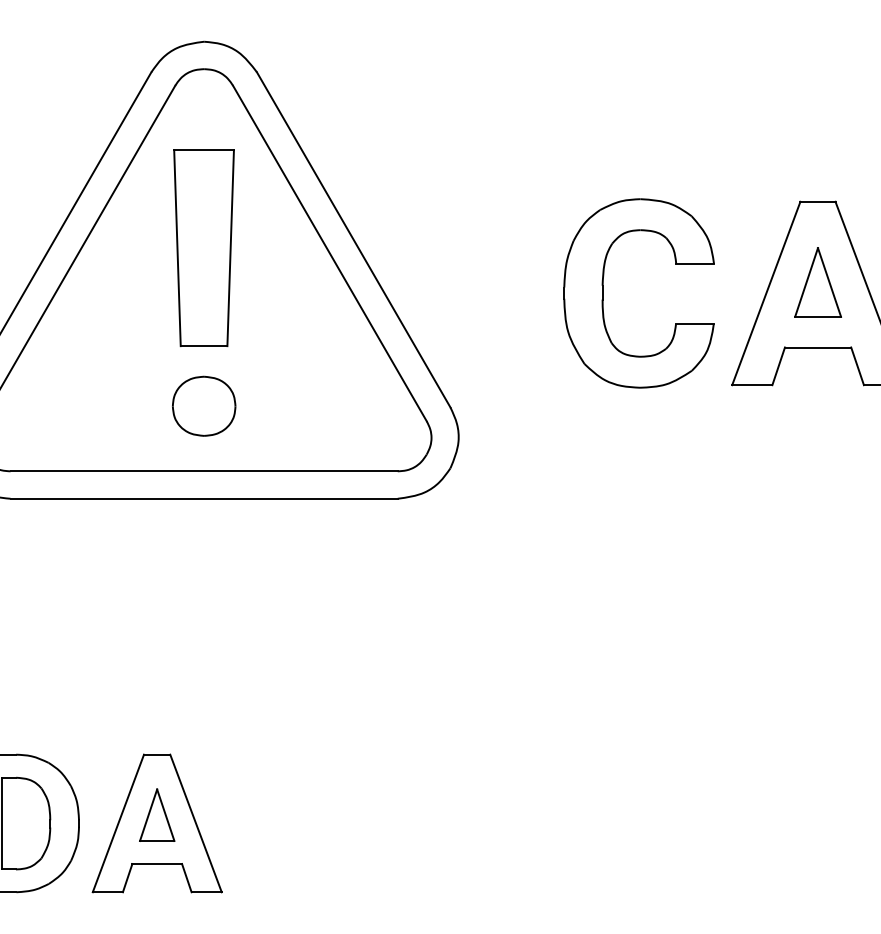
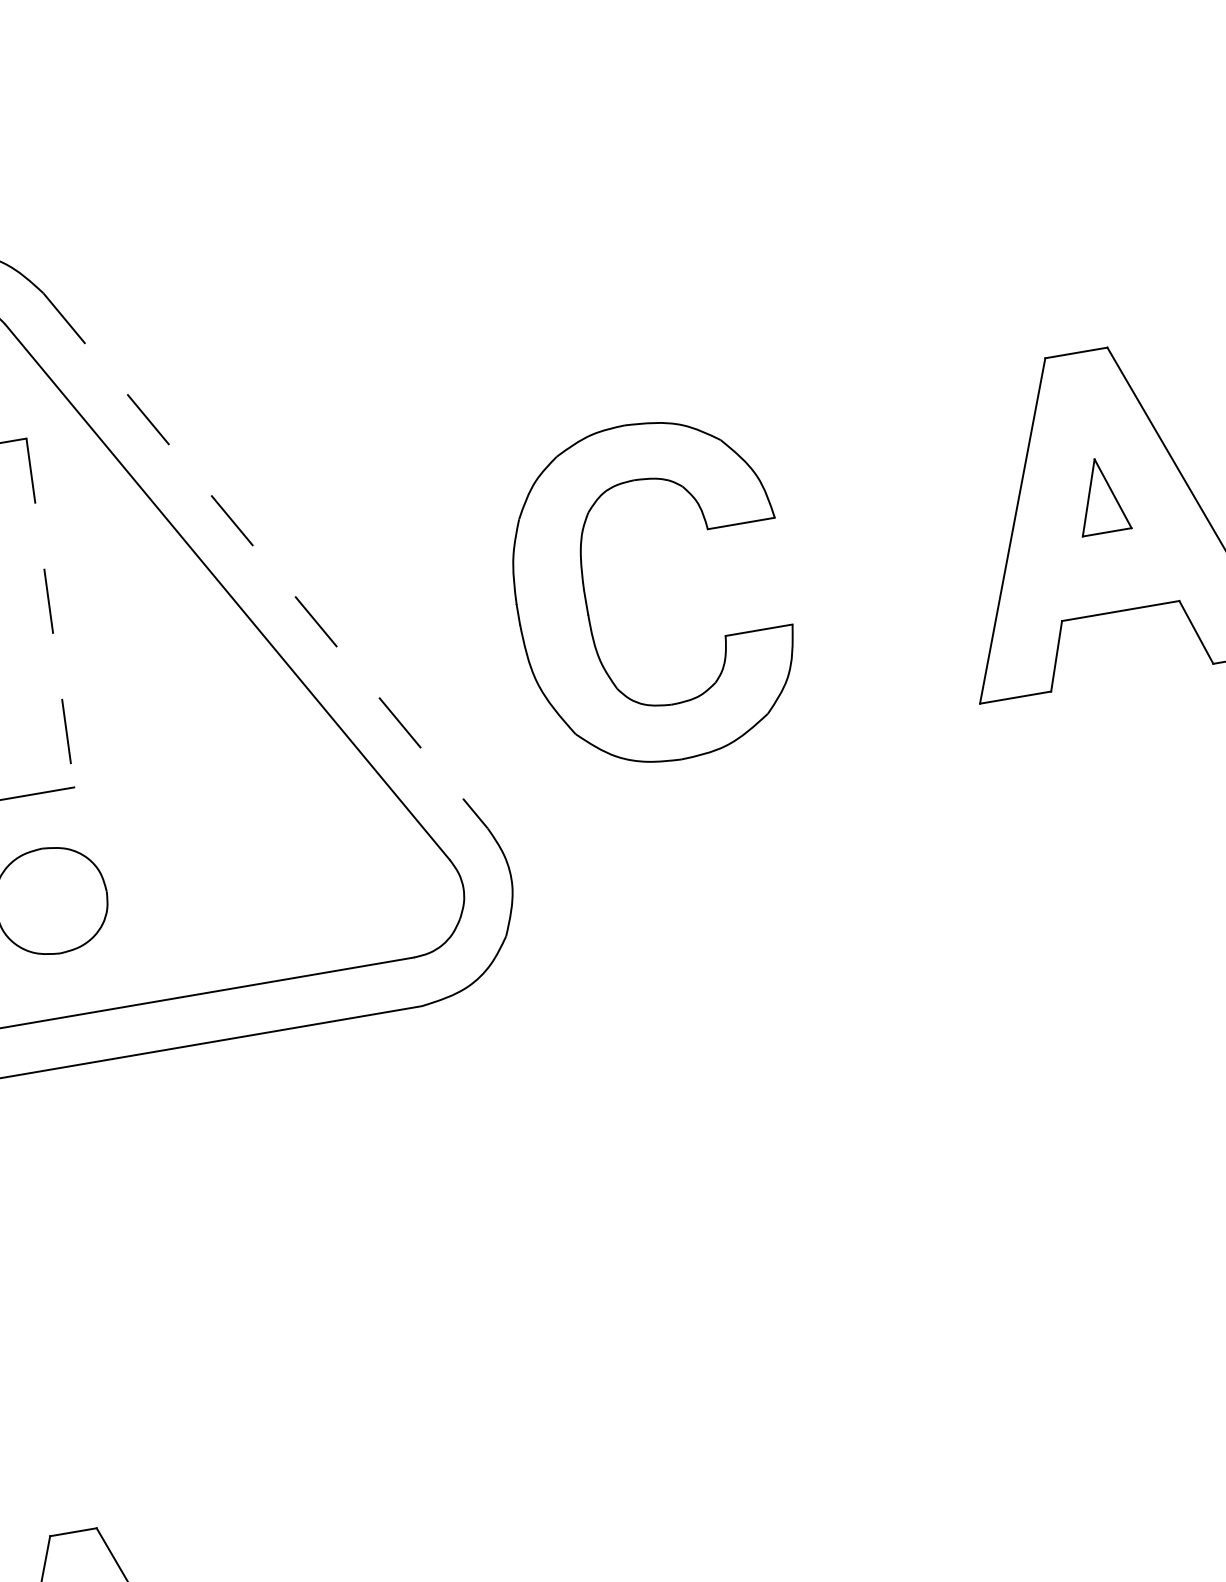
line: (353, 239) -> (265, 560), solid -> dashed
line: (230, 248) -> (50, 613), solid -> dashed
part: (817, 282) -> (1099, 496), size x0.6
part: (603, 293) -> (587, 603), moved

